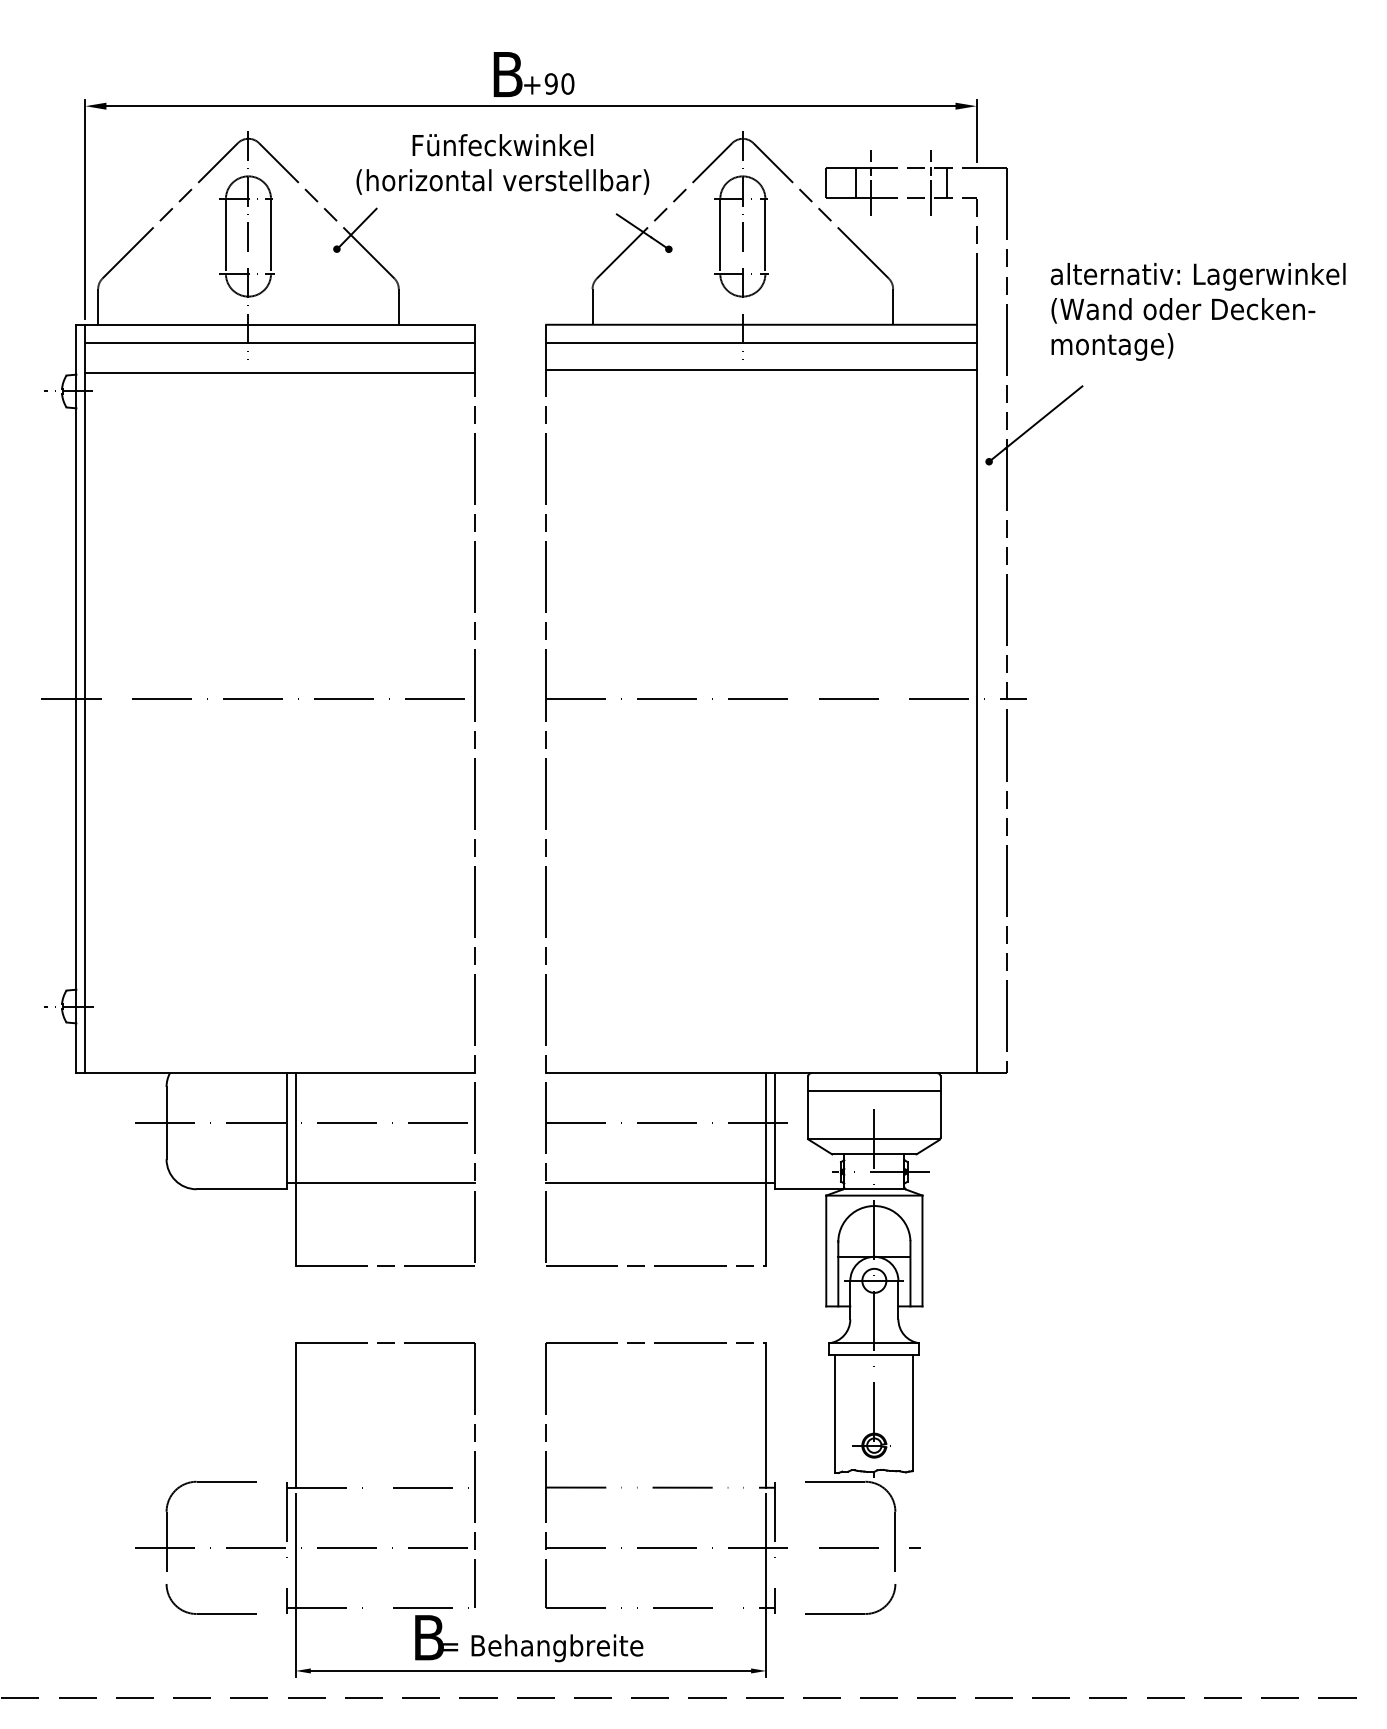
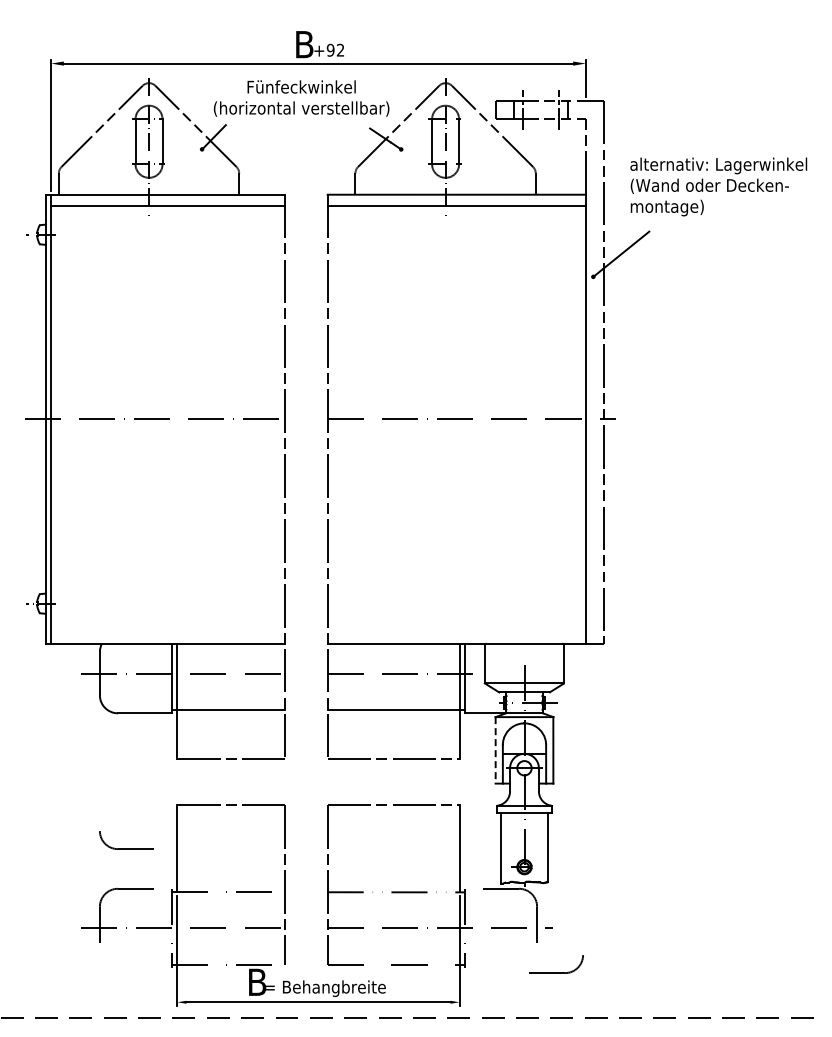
text: (567, 82) -> (340, 49), +90 -> +92
line: (761, 369) -> (456, 221), removed
line: (279, 372) -> (167, 223), removed
line: (874, 1091) -> (524, 654), removed
line: (826, 1251) -> (495, 750), solid -> dashed
part: (210, 1612) -> (126, 848), moved
part: (851, 1612) -> (556, 972), moved

